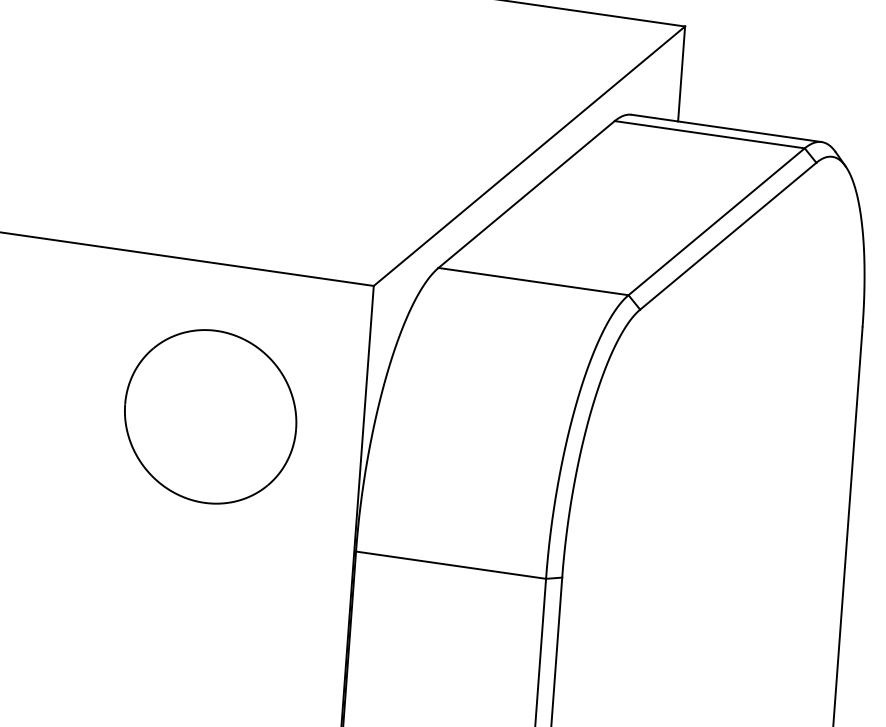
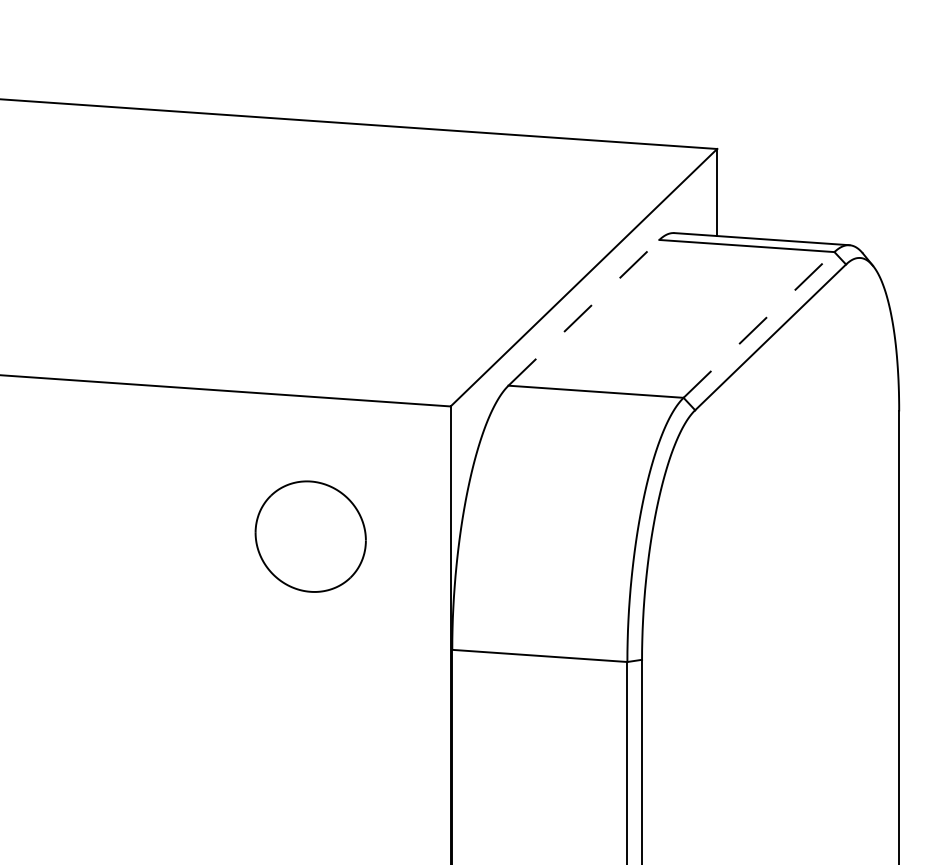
line: (526, 194) -> (583, 312), solid -> dashed
line: (717, 221) -> (759, 324), solid -> dashed
part: (210, 416) -> (310, 536), size x0.7

